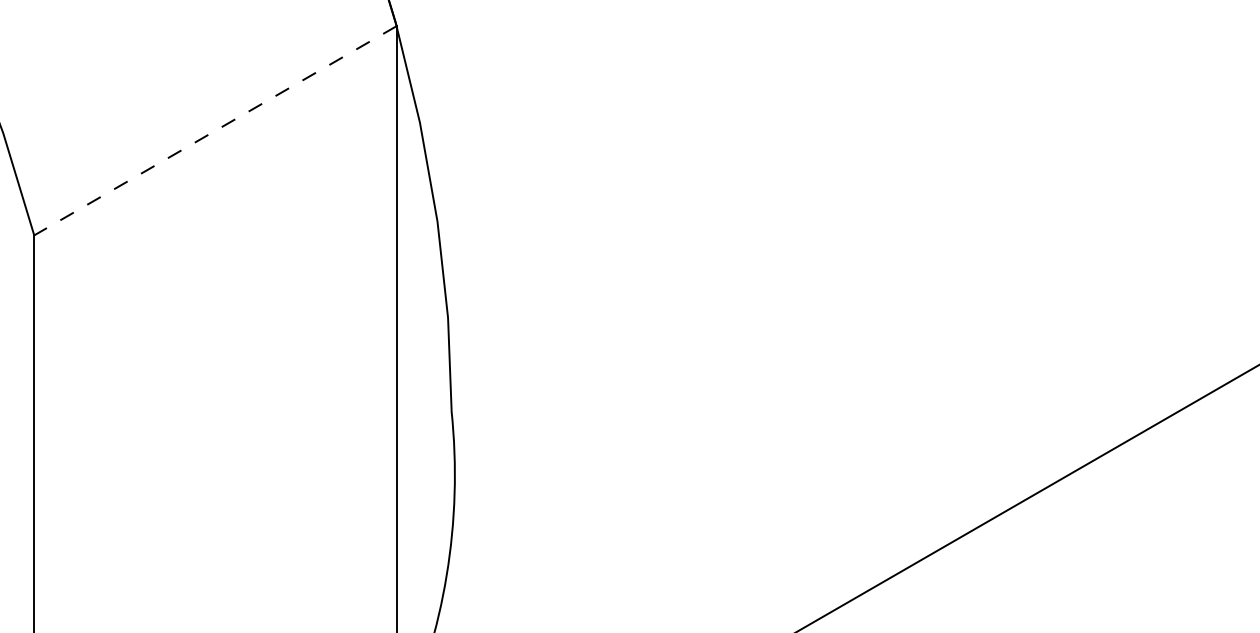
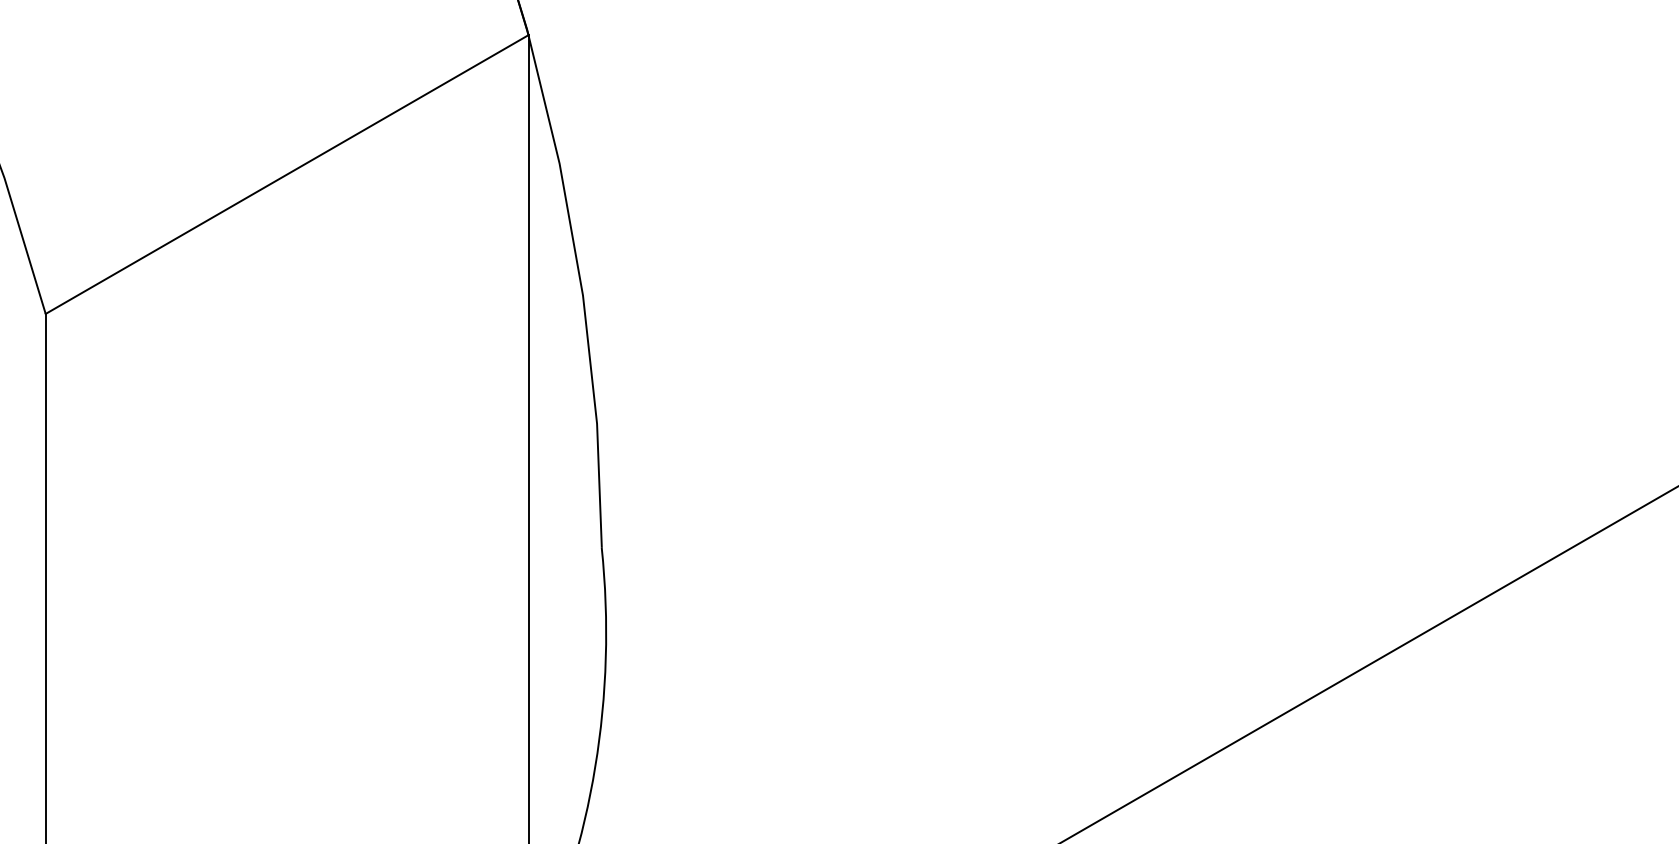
line: (215, 130) -> (287, 174), dashed -> solid

